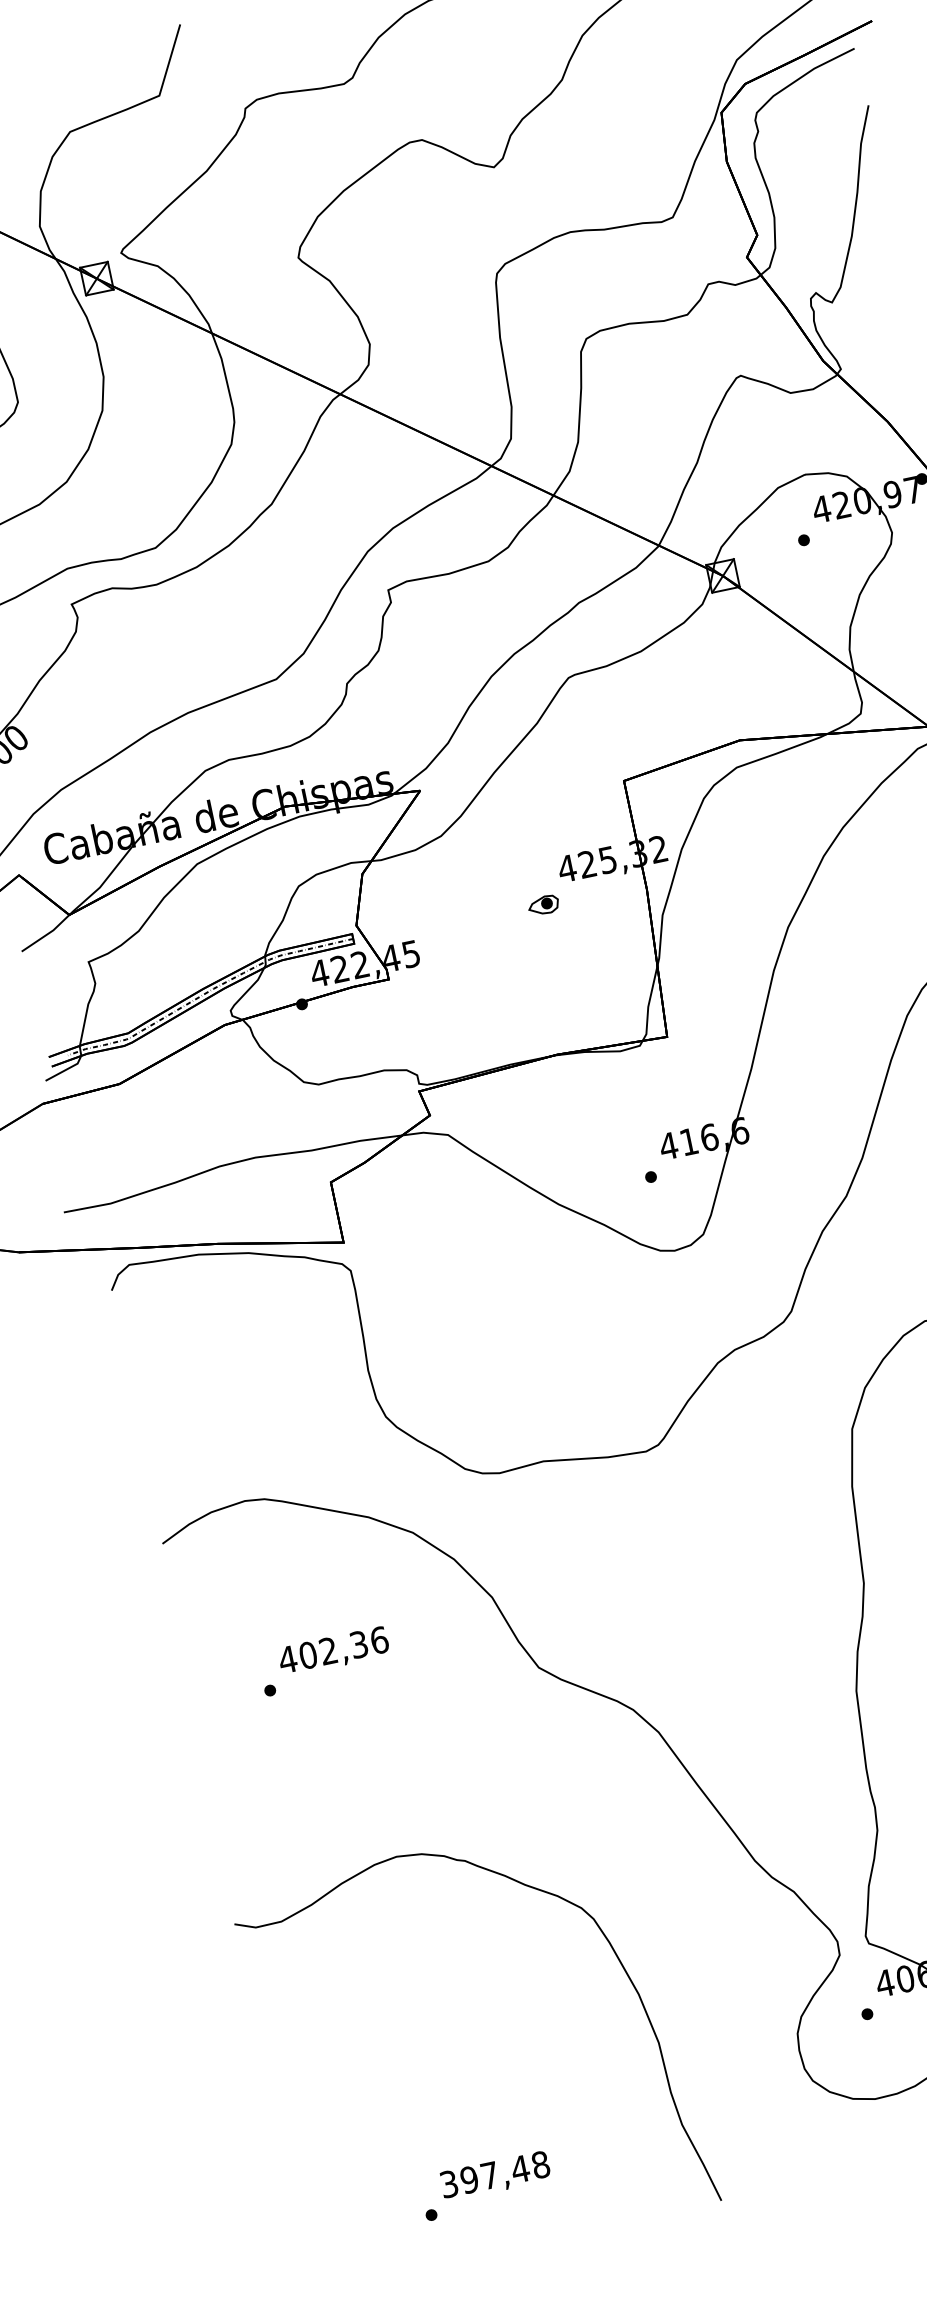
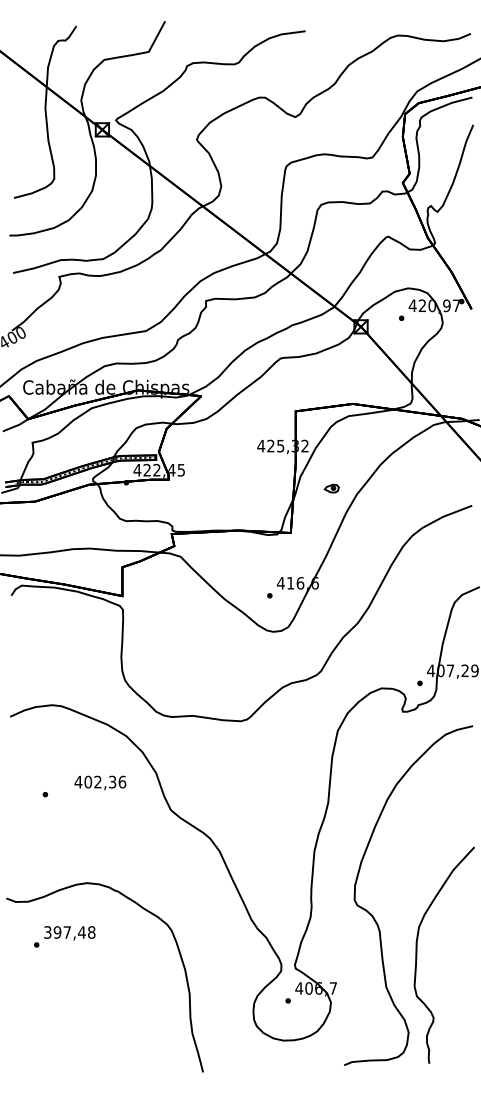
part: (542, 905) -> (331, 488), moved
text: (333, 1650) -> (100, 782), moved
text: (485, 2185) -> (64, 936), moved

